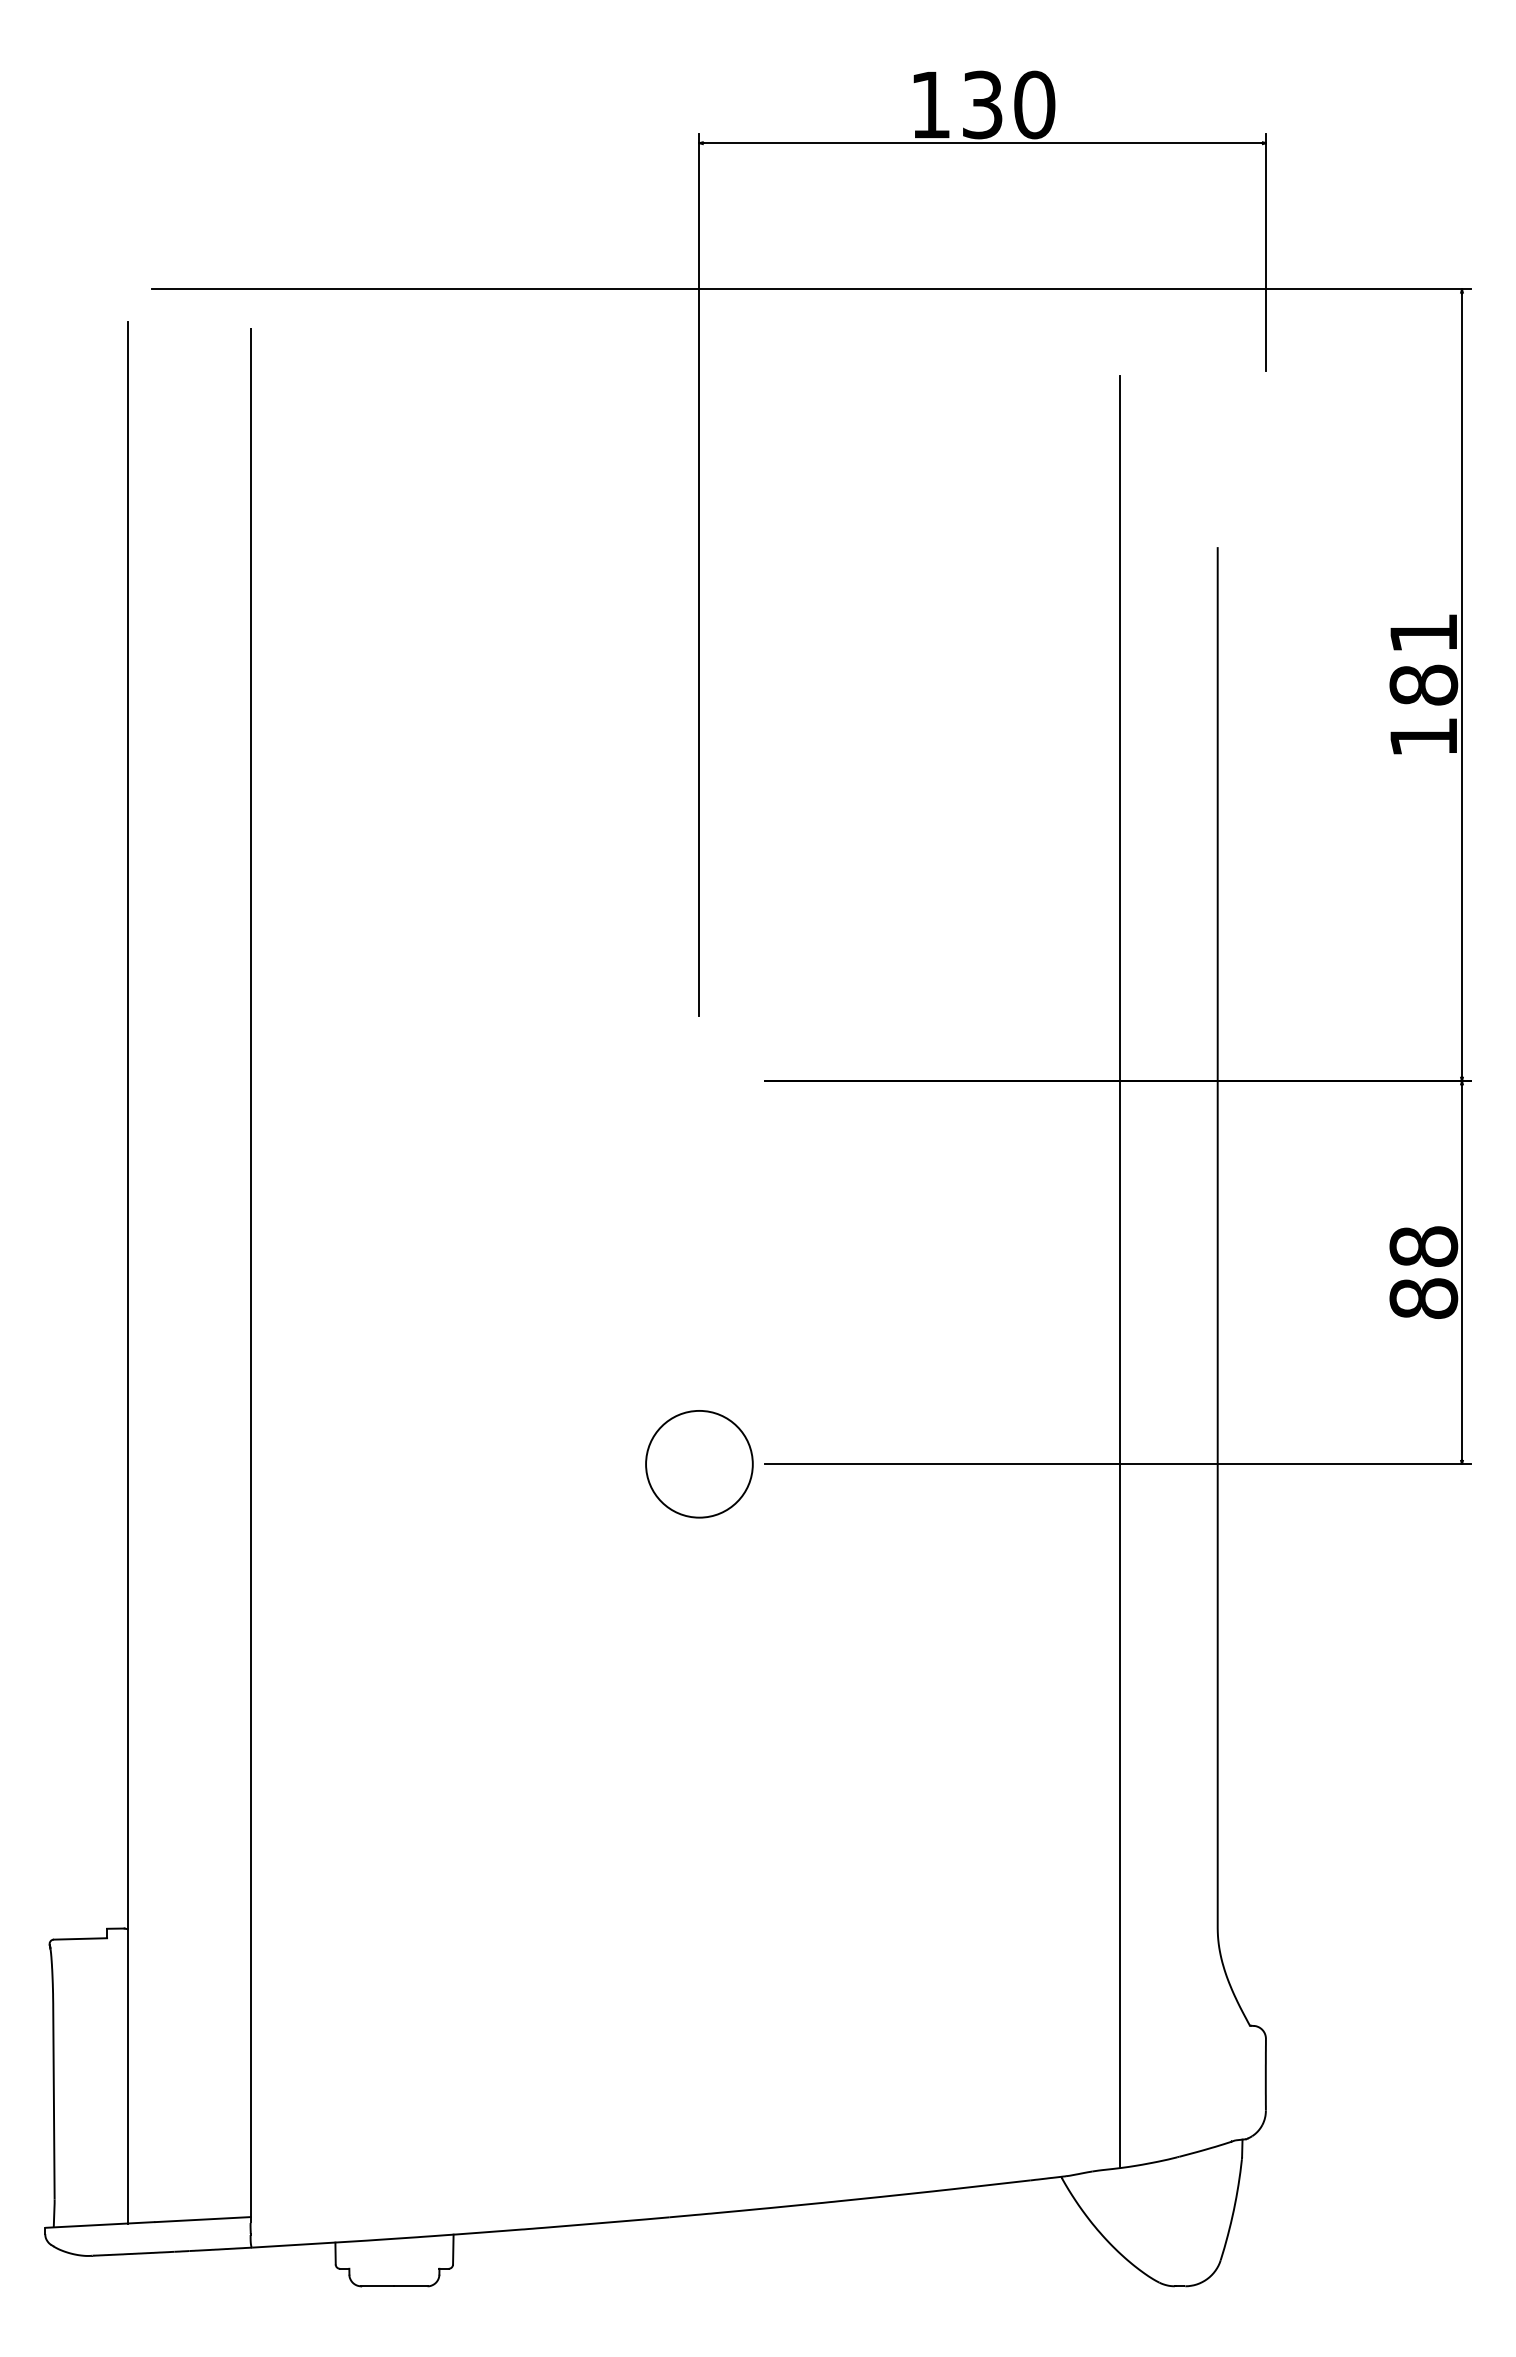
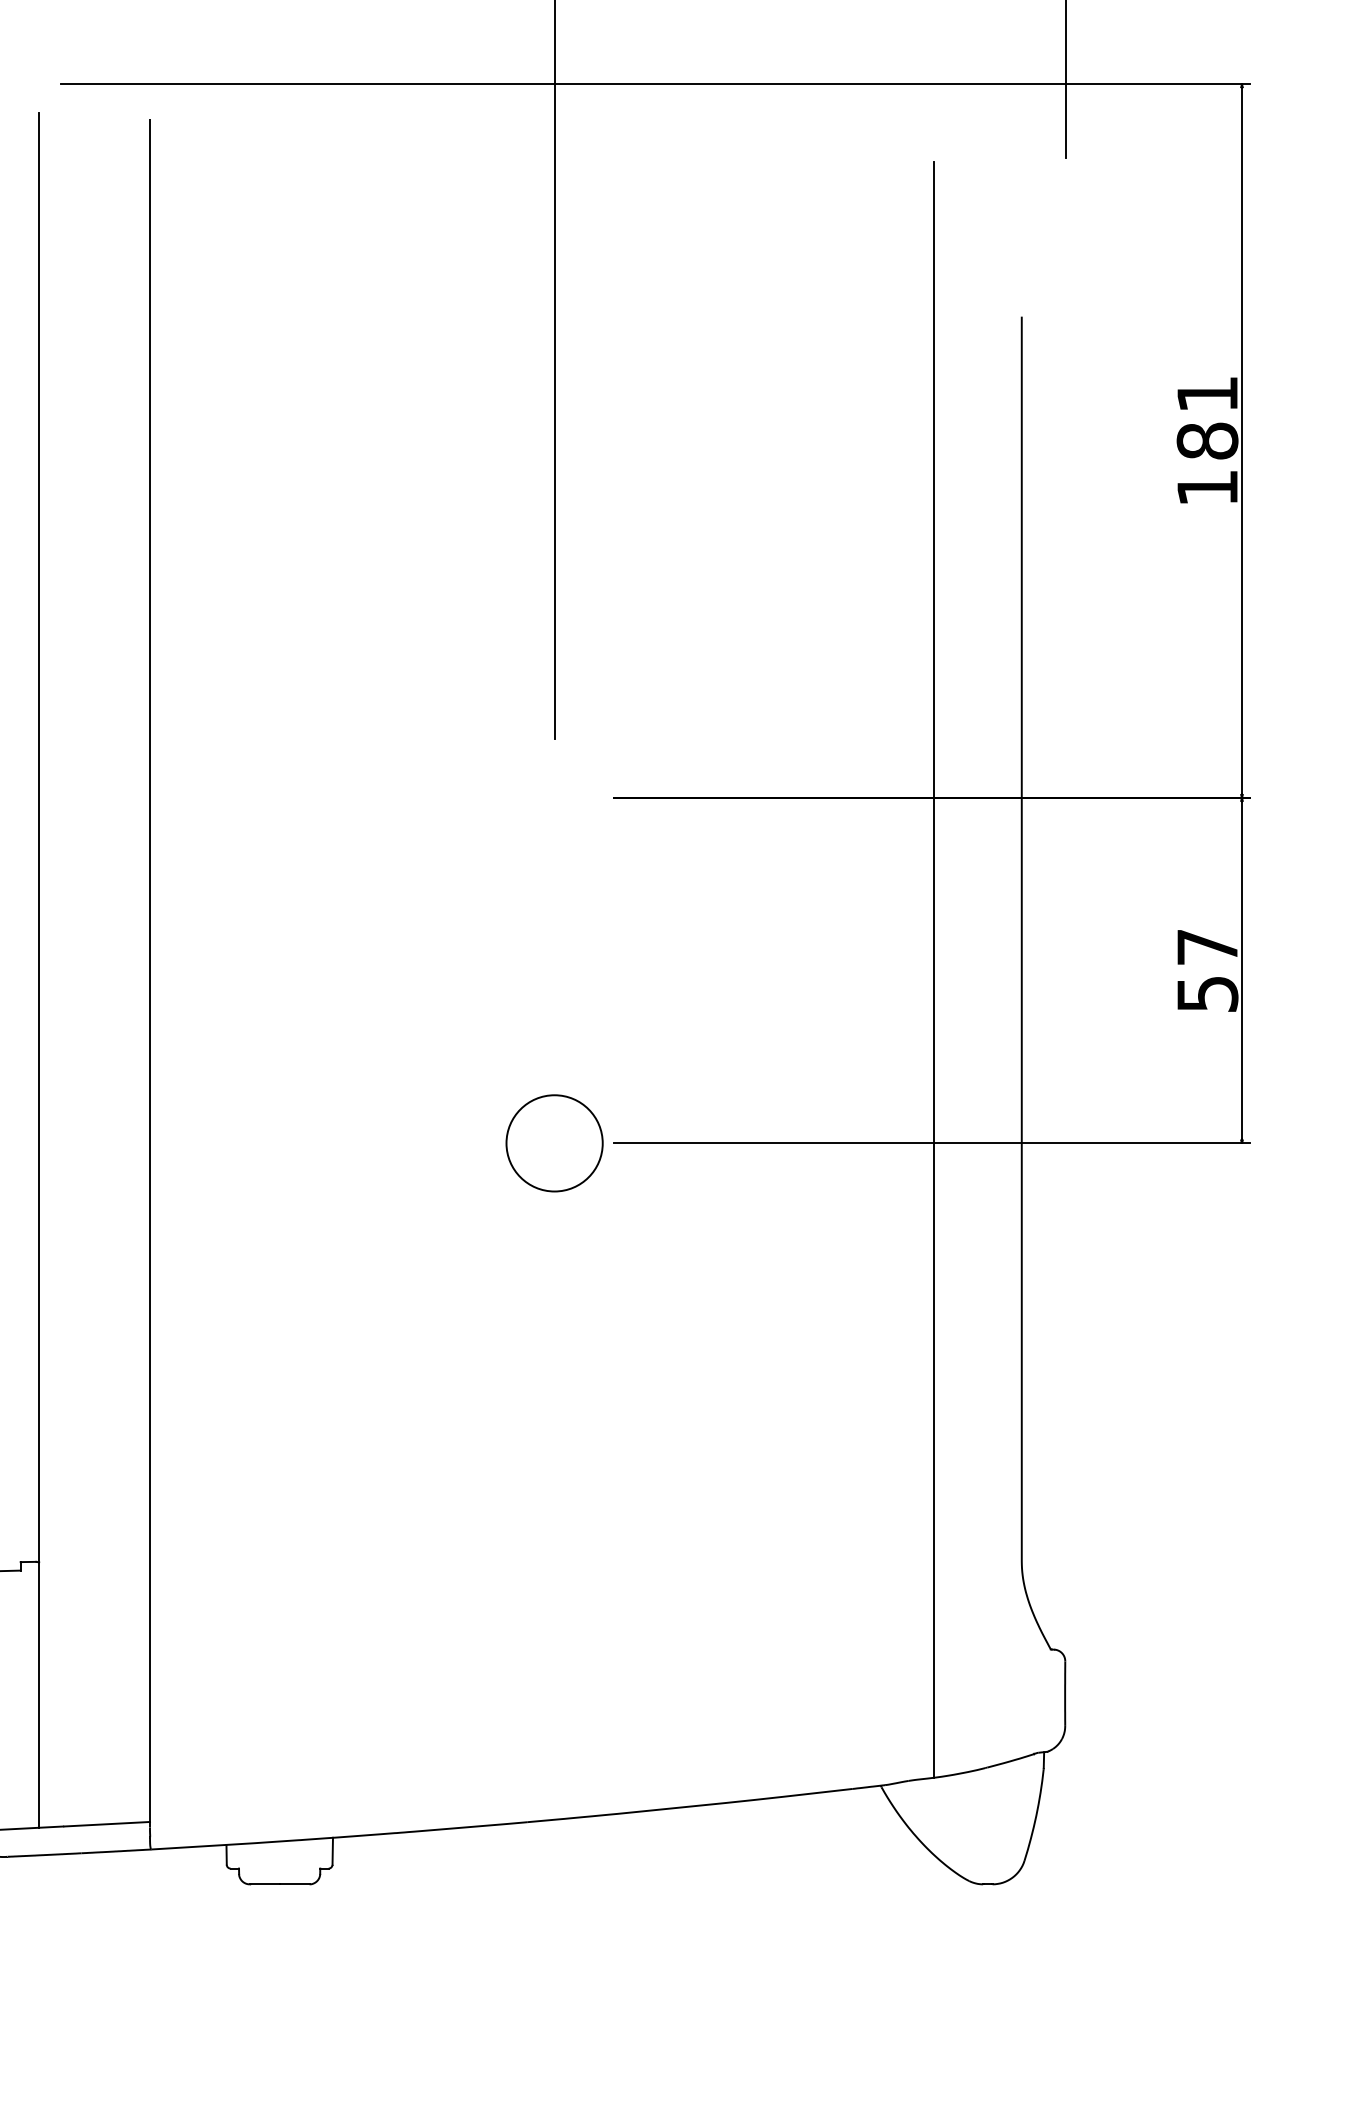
text: (1423, 1272) -> (1207, 970), 88 -> 57

